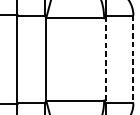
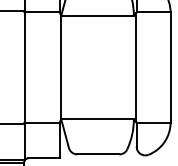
line: (105, 59) -> (135, 67), dashed -> solid
line: (133, 59) -> (170, 67), dashed -> solid

